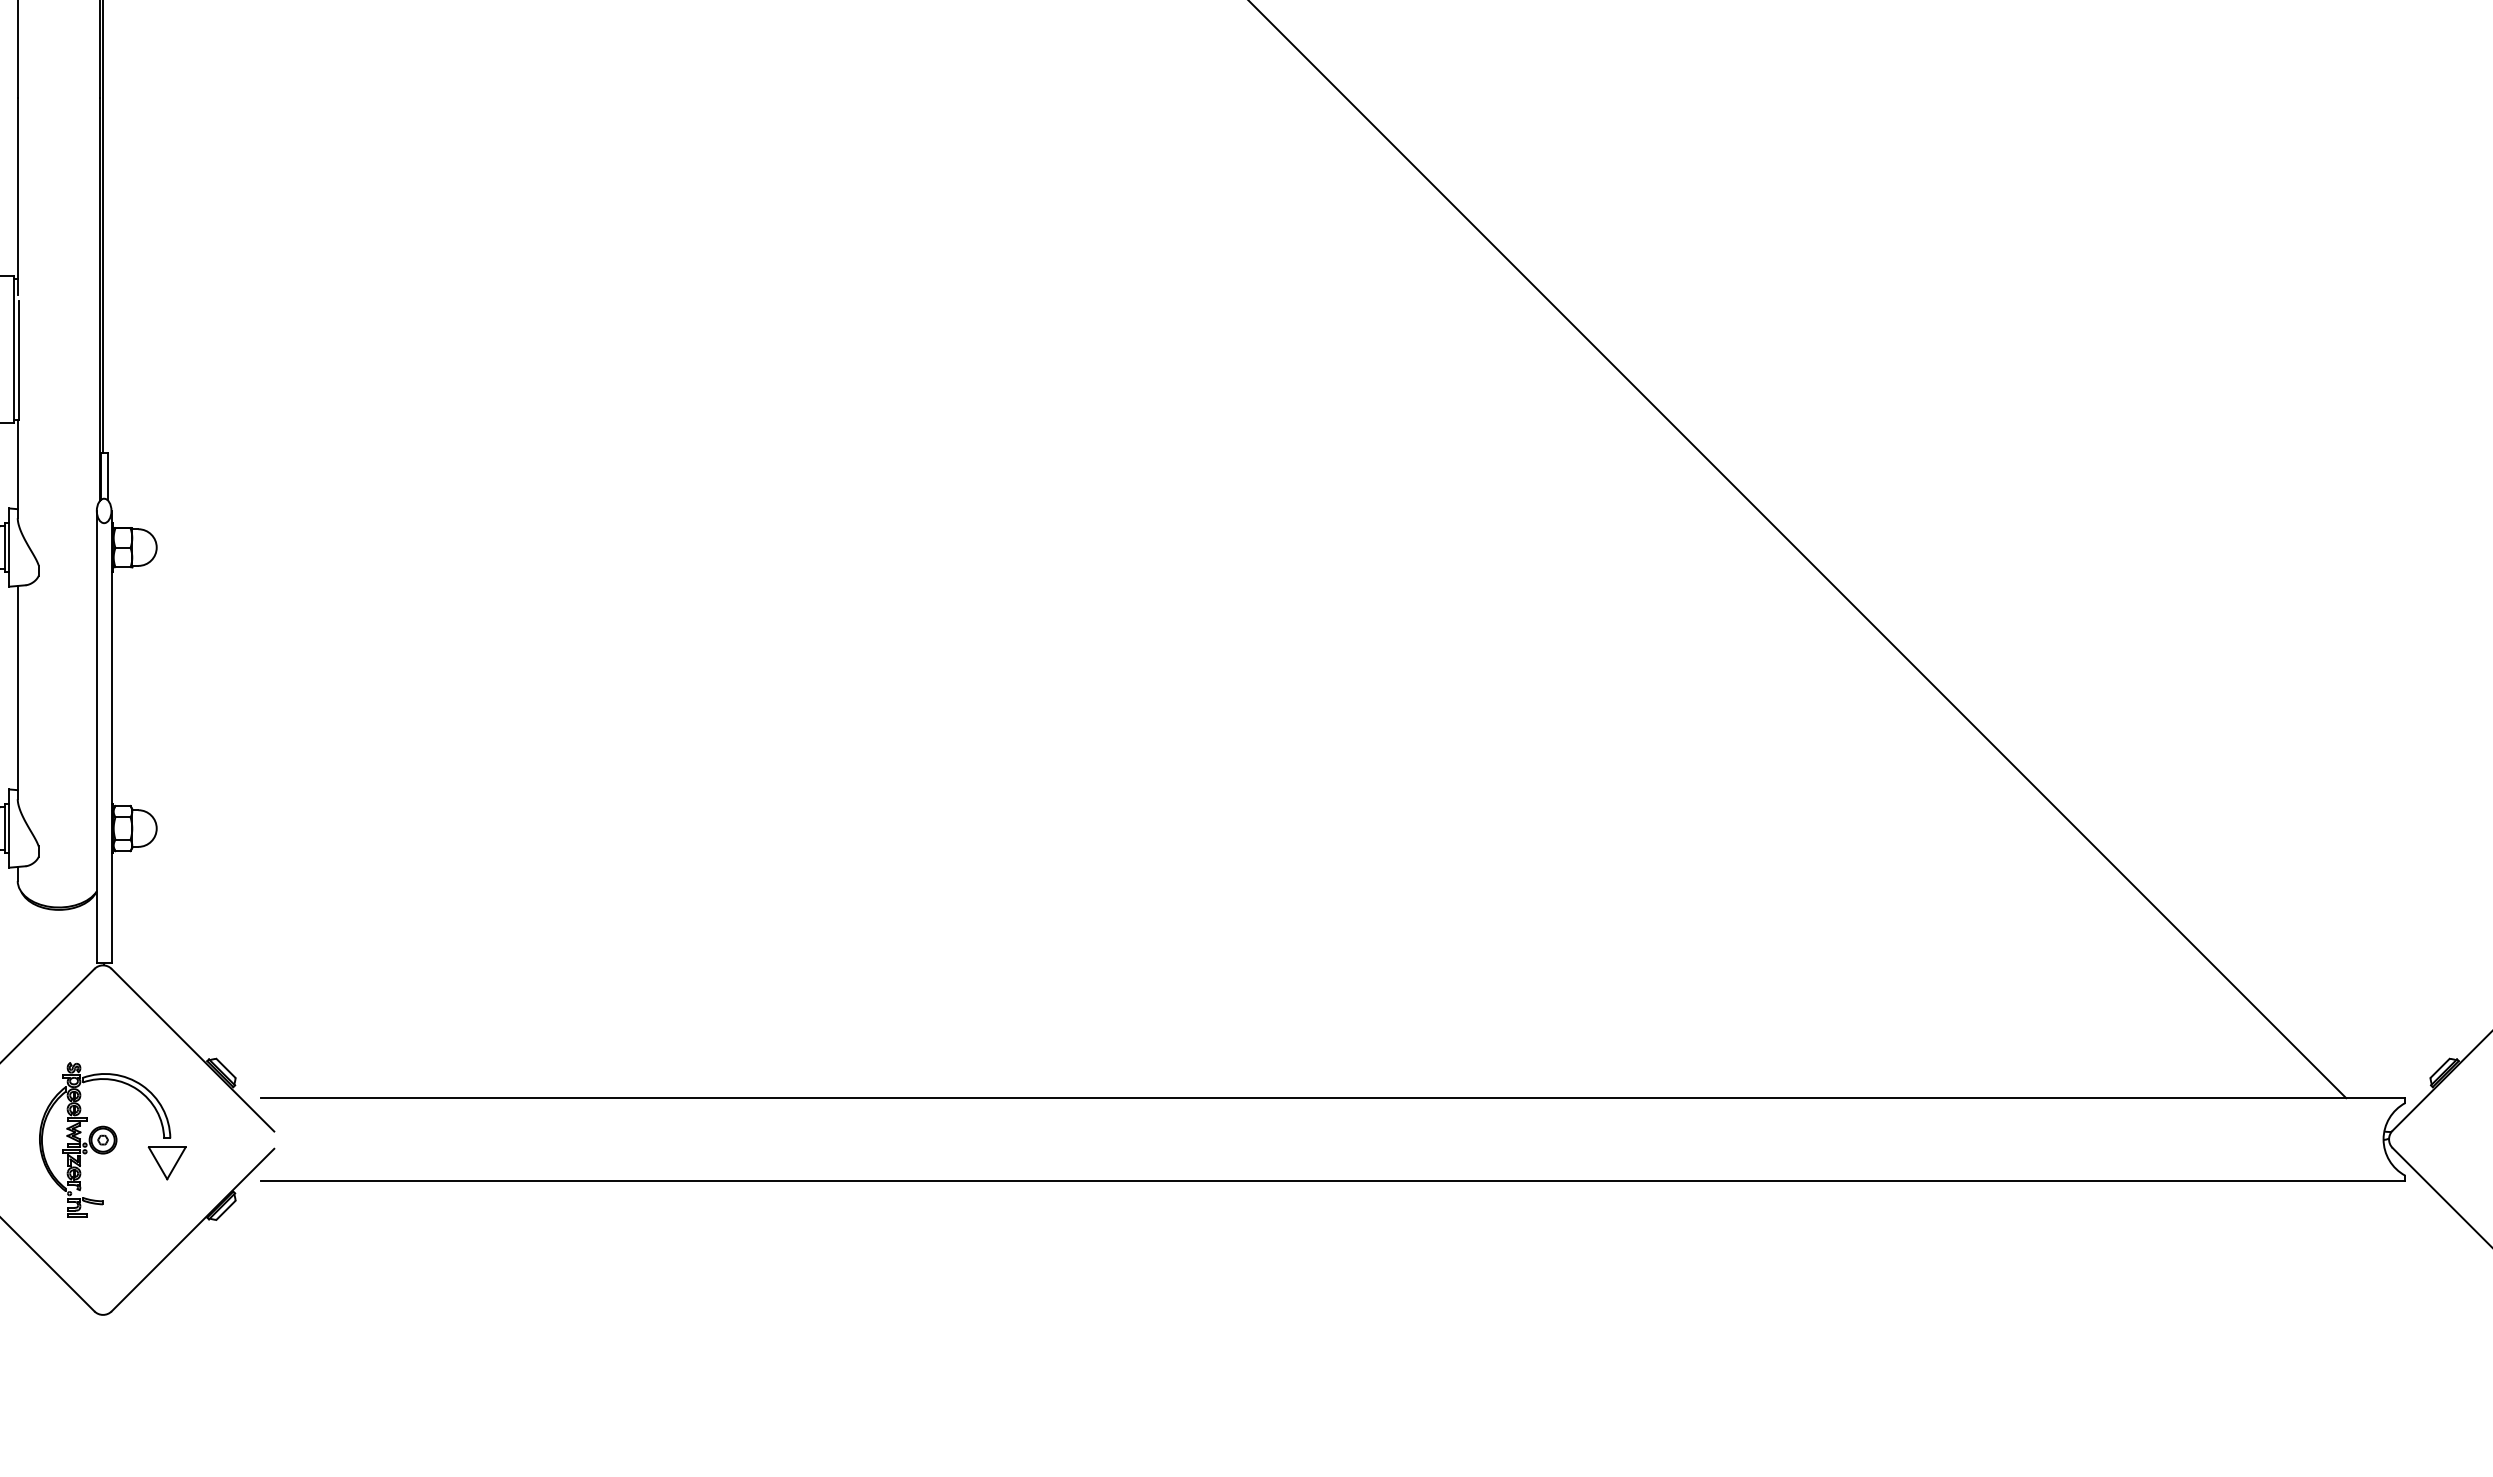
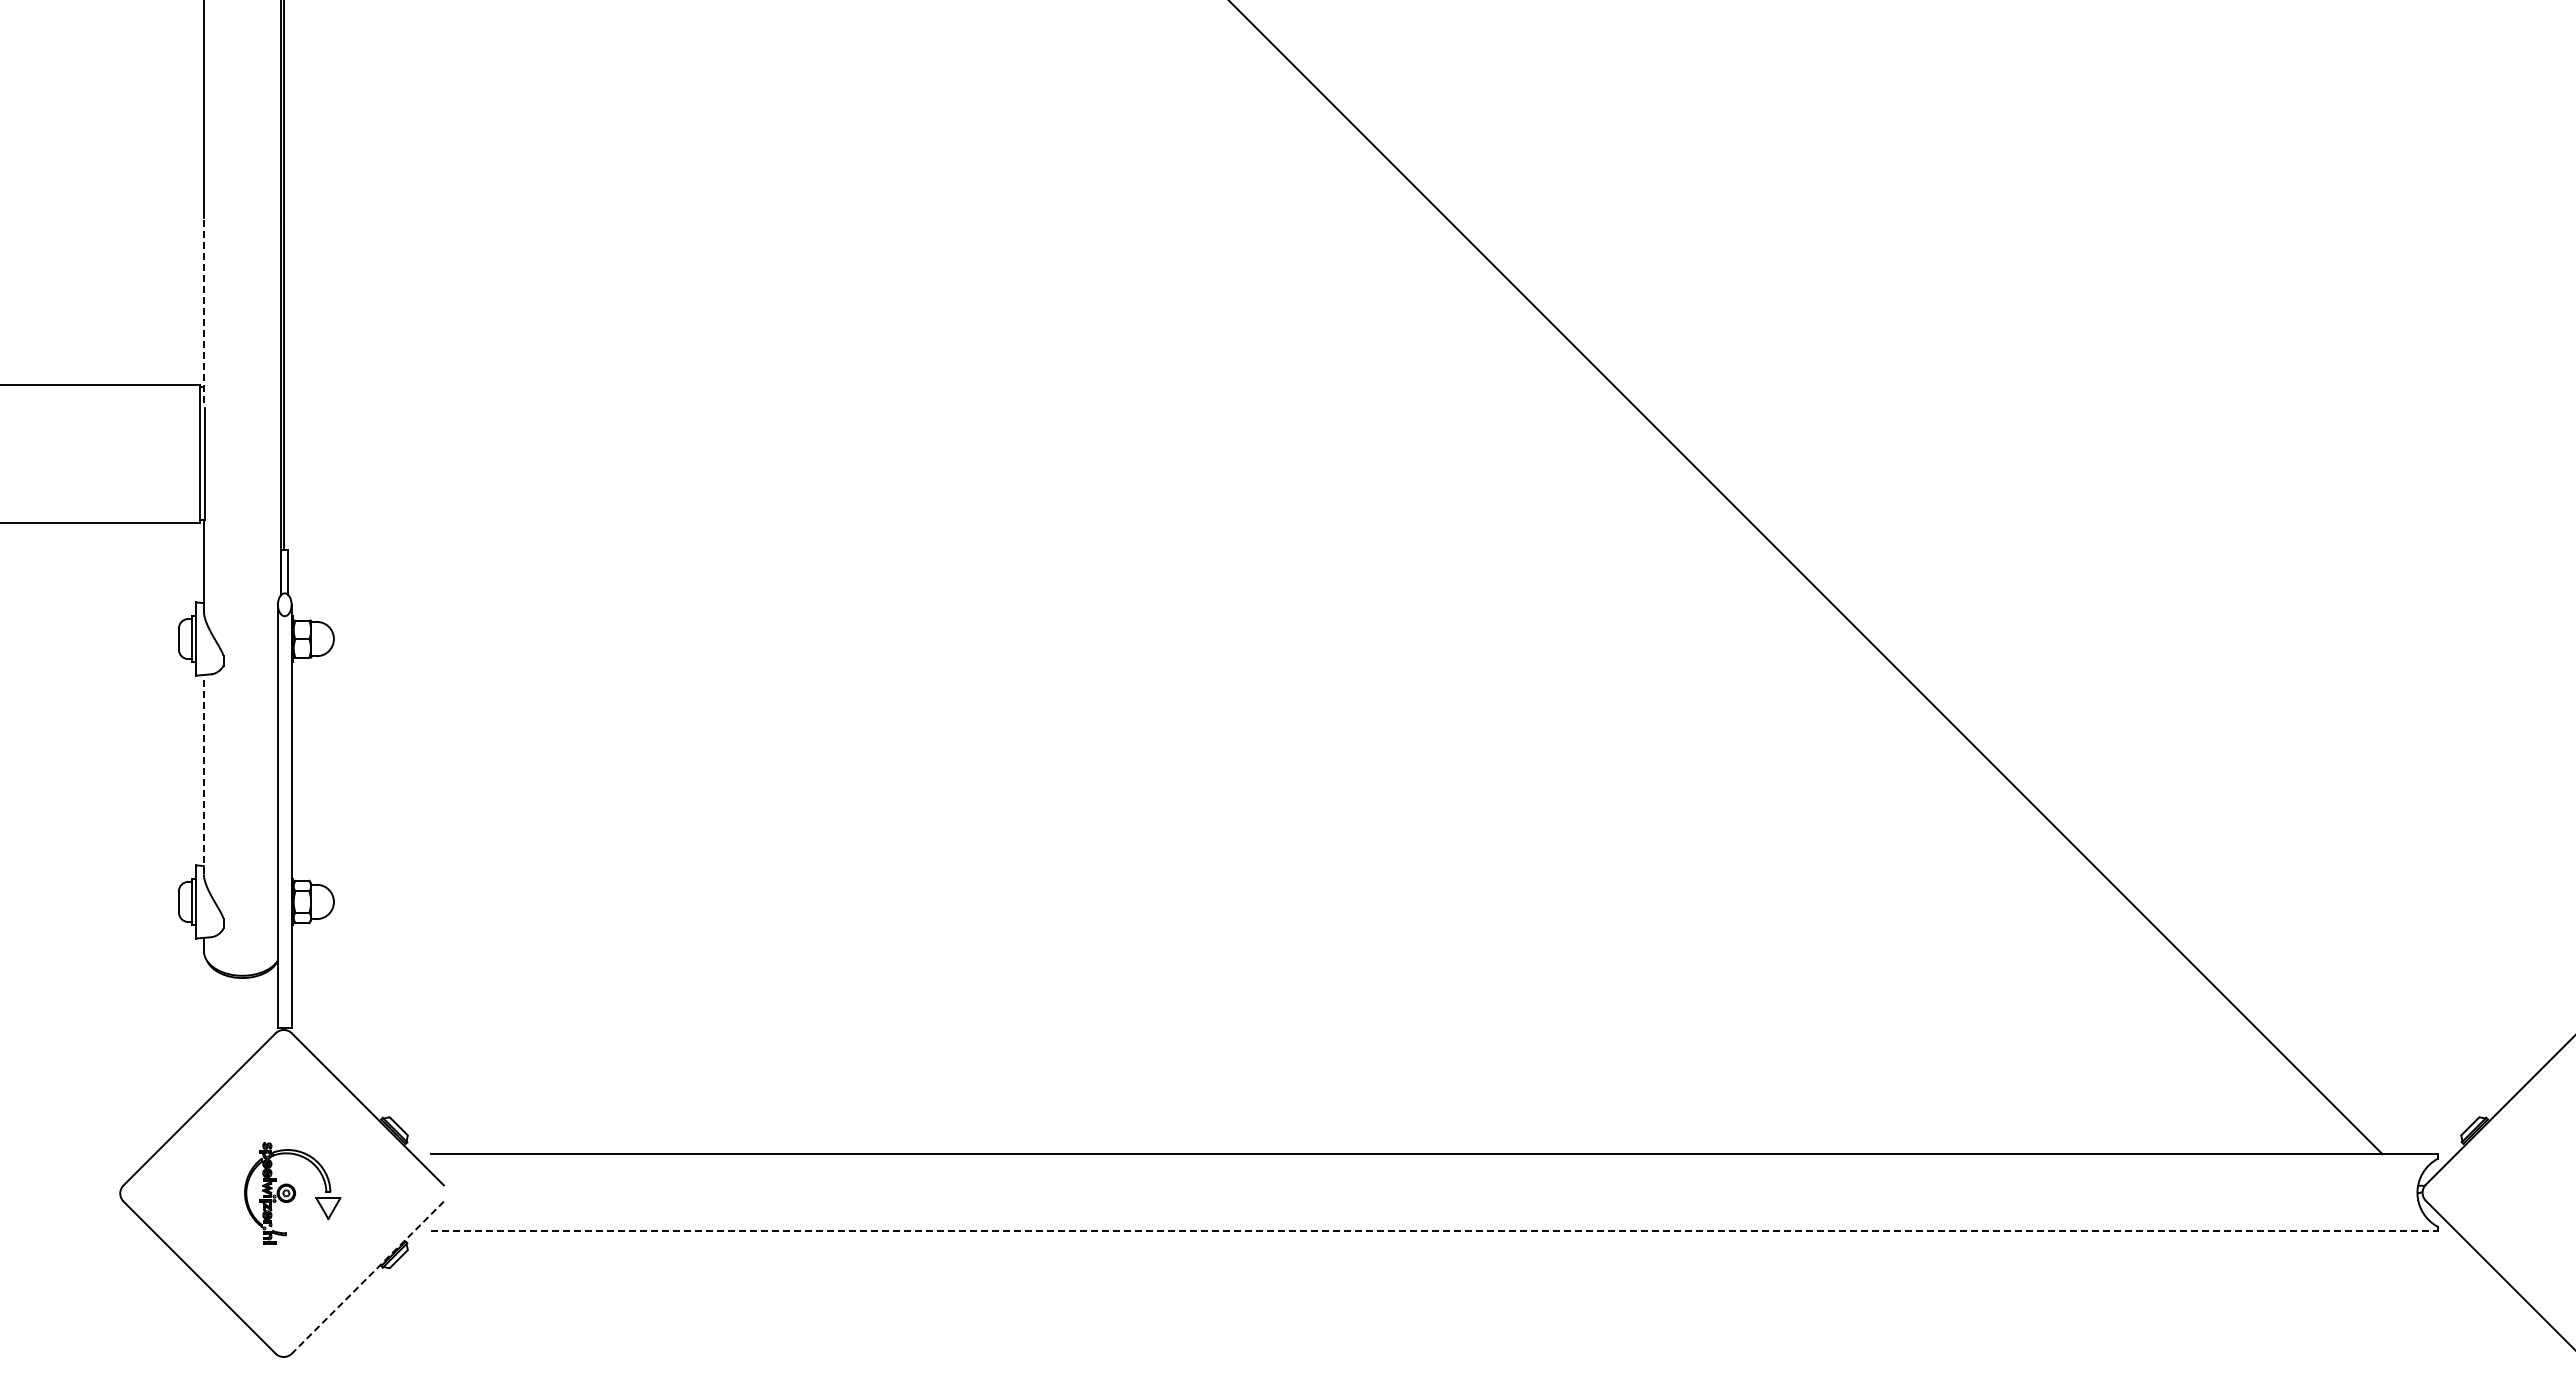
line: (17, 196) -> (203, 310), solid -> dashed
line: (17, 692) -> (203, 774), solid -> dashed
part: (112, 1139) -> (292, 1192), size x0.7
line: (1334, 1180) -> (1435, 1231), solid -> dashed
line: (192, 1229) -> (367, 1277), solid -> dashed

